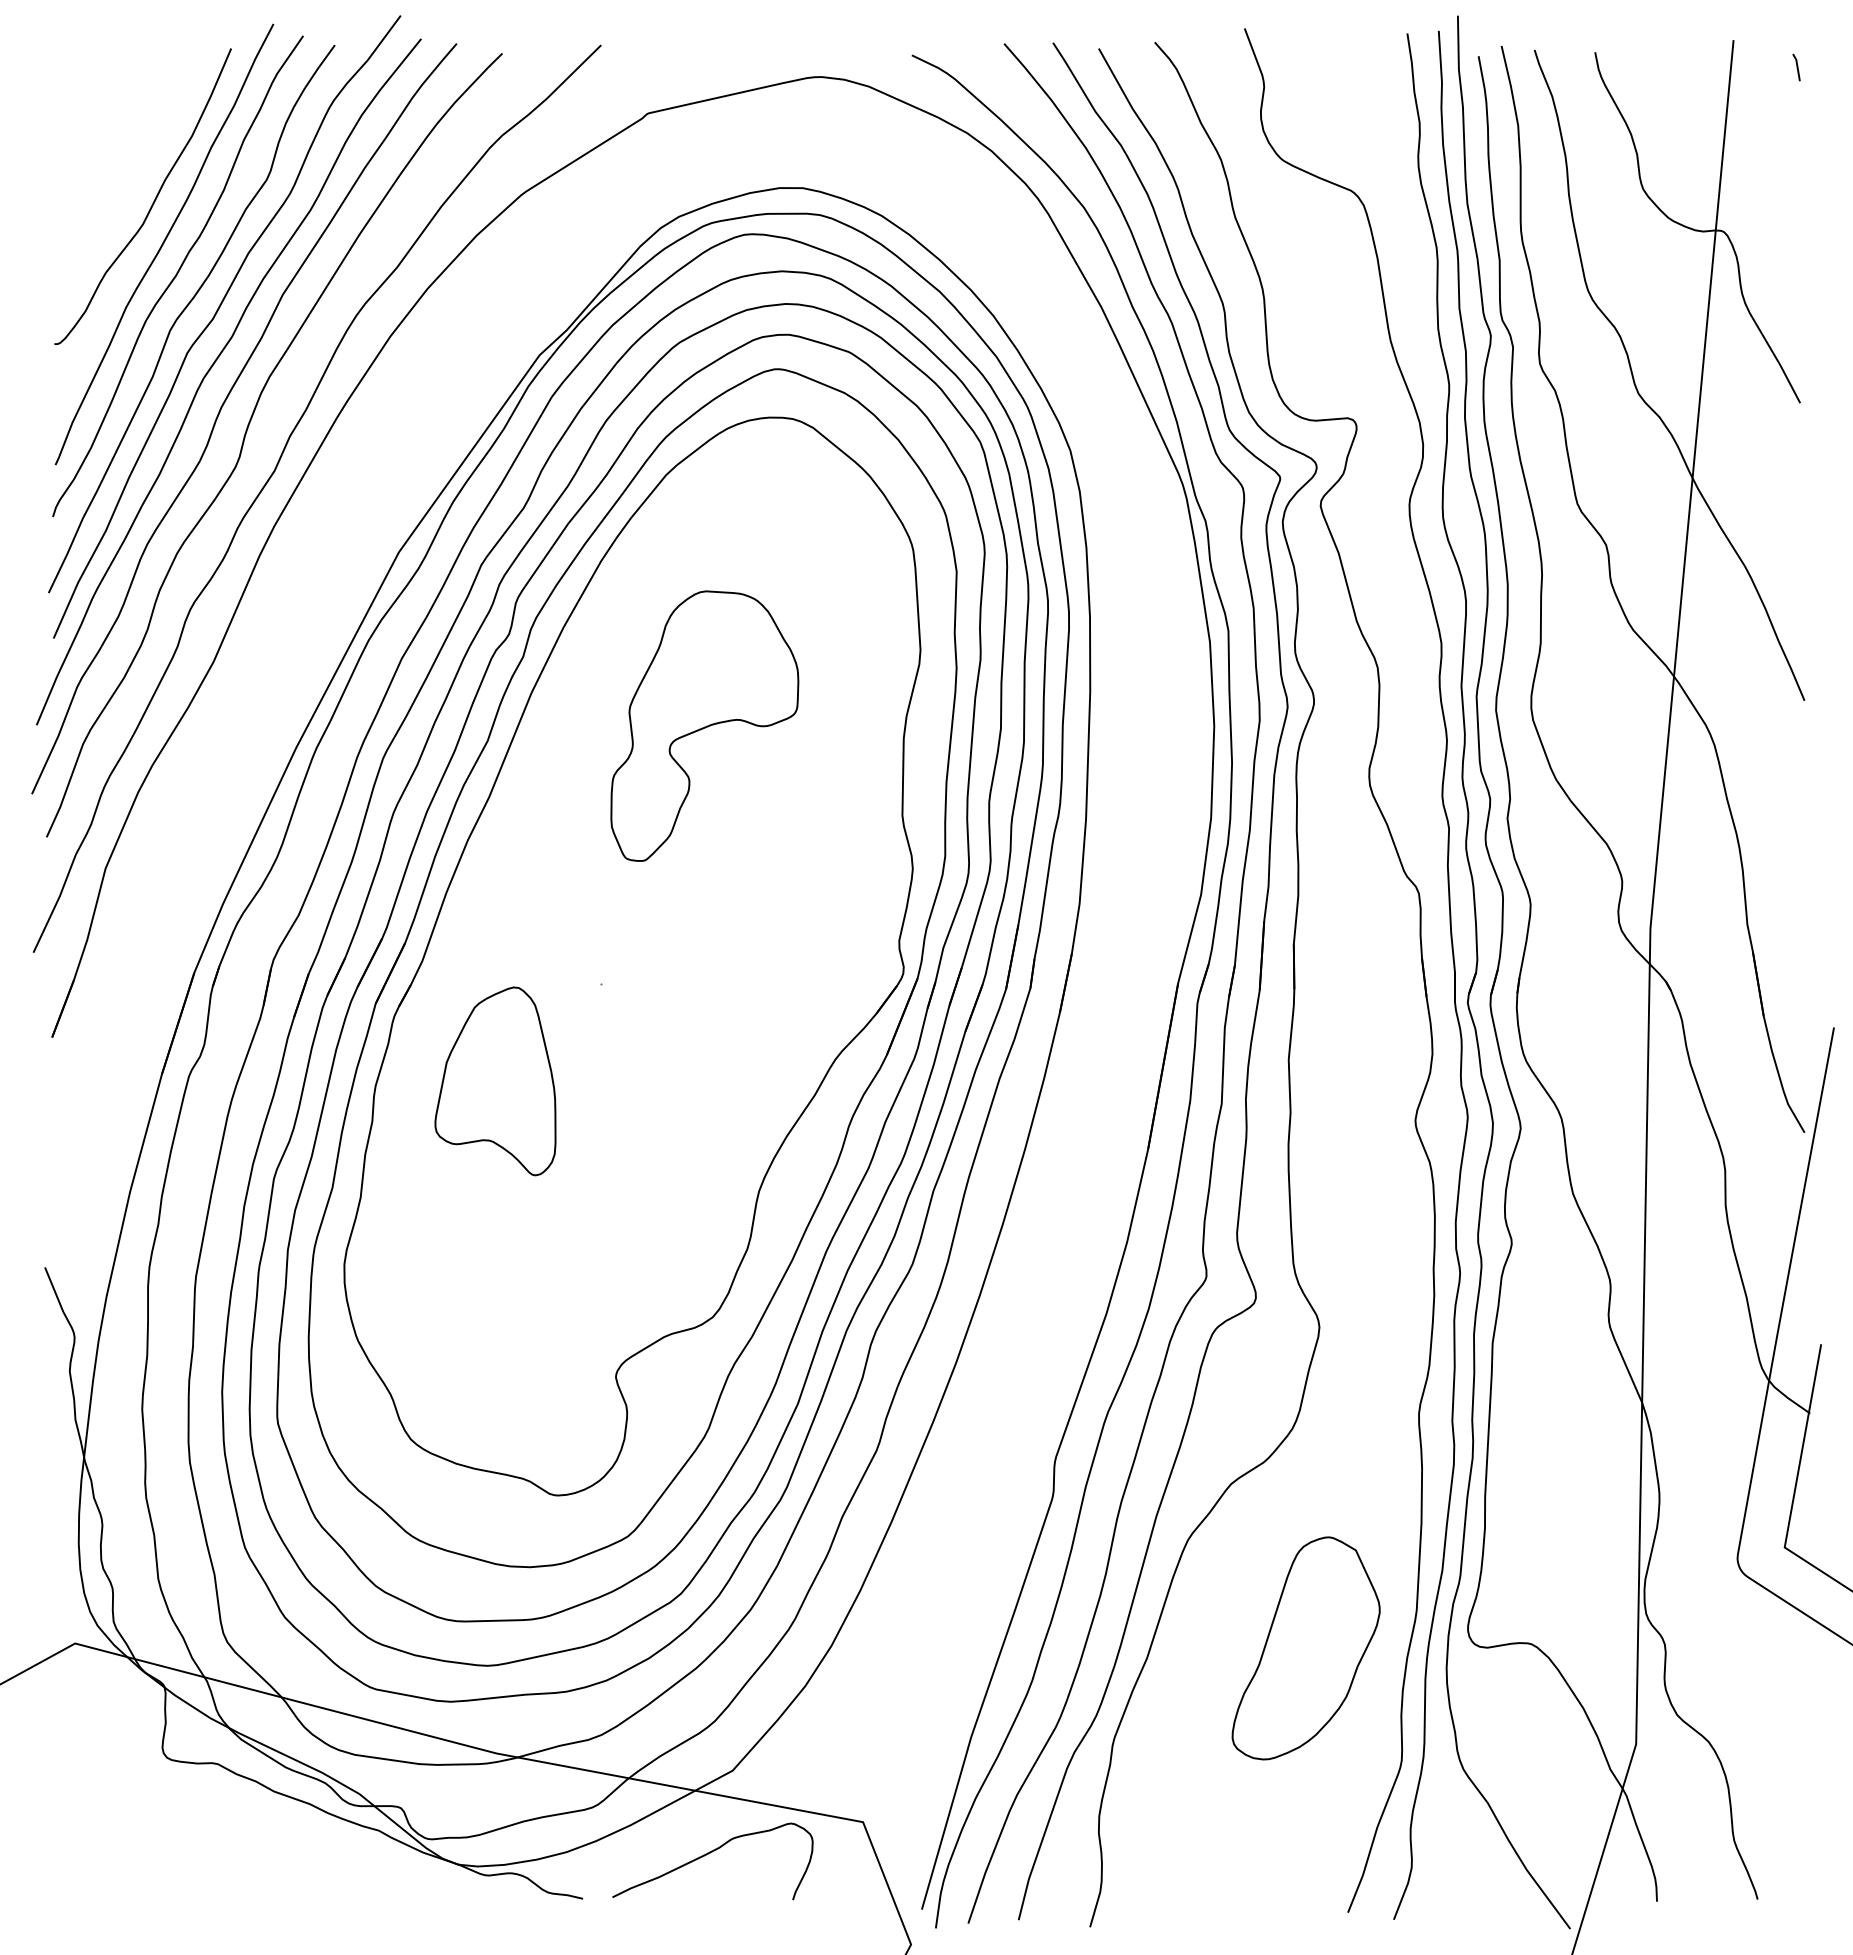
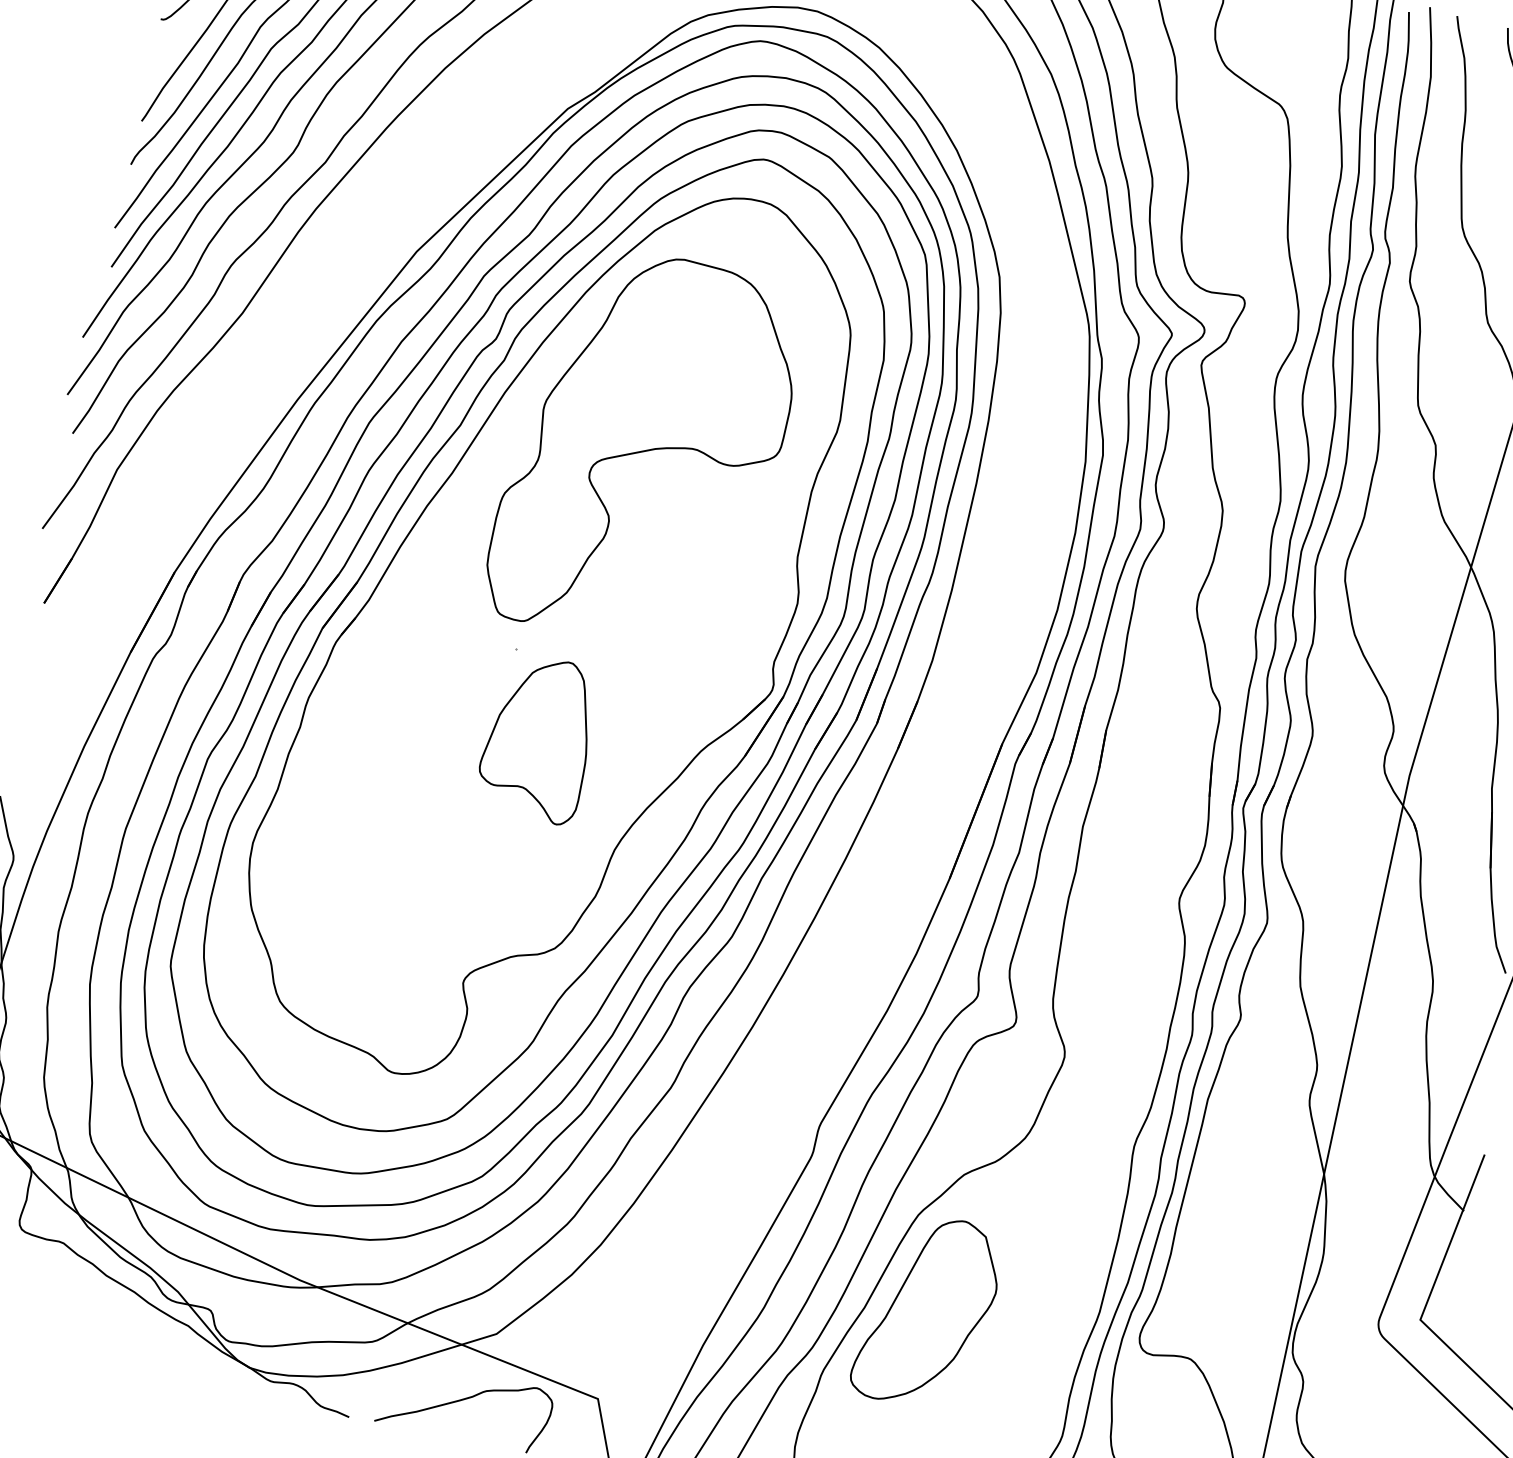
part: (704, 725) -> (645, 448), size x1.67
part: (495, 1081) -> (537, 738), moved
part: (1305, 1648) -> (927, 1311), moved

